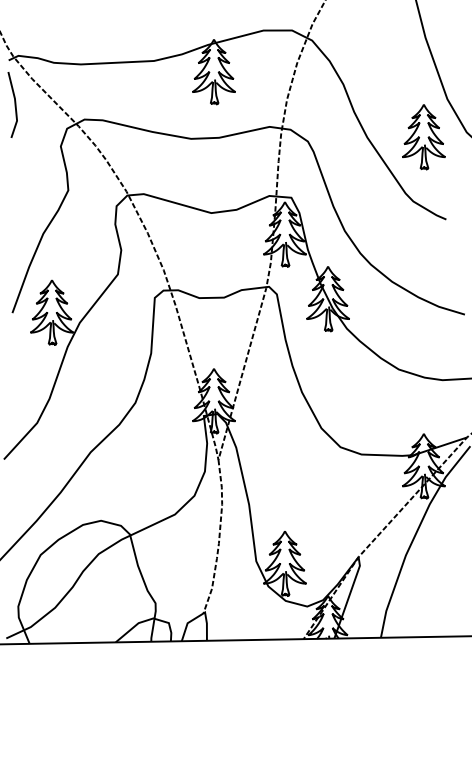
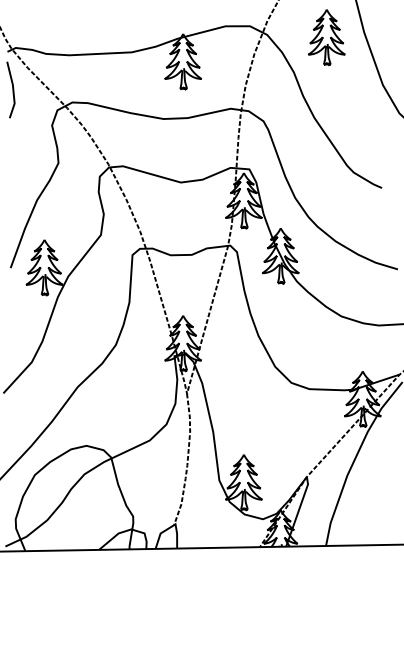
part: (423, 137) -> (326, 37), moved

